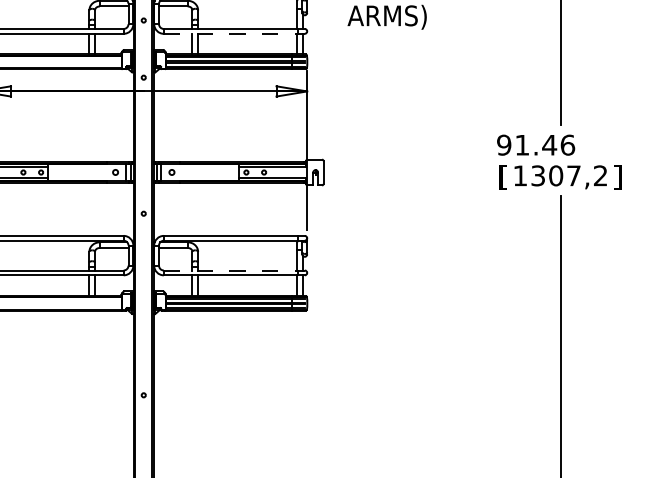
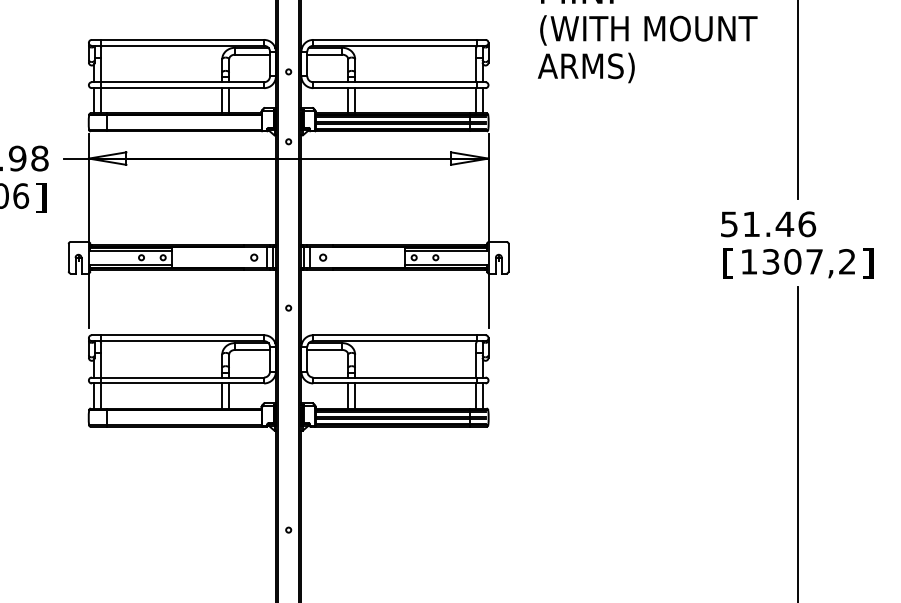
line: (234, 34) -> (399, 88), dashed -> solid
text: (504, 144) -> (729, 223), 91.46 -> 51.46
line: (234, 270) -> (399, 377), dashed -> solid

